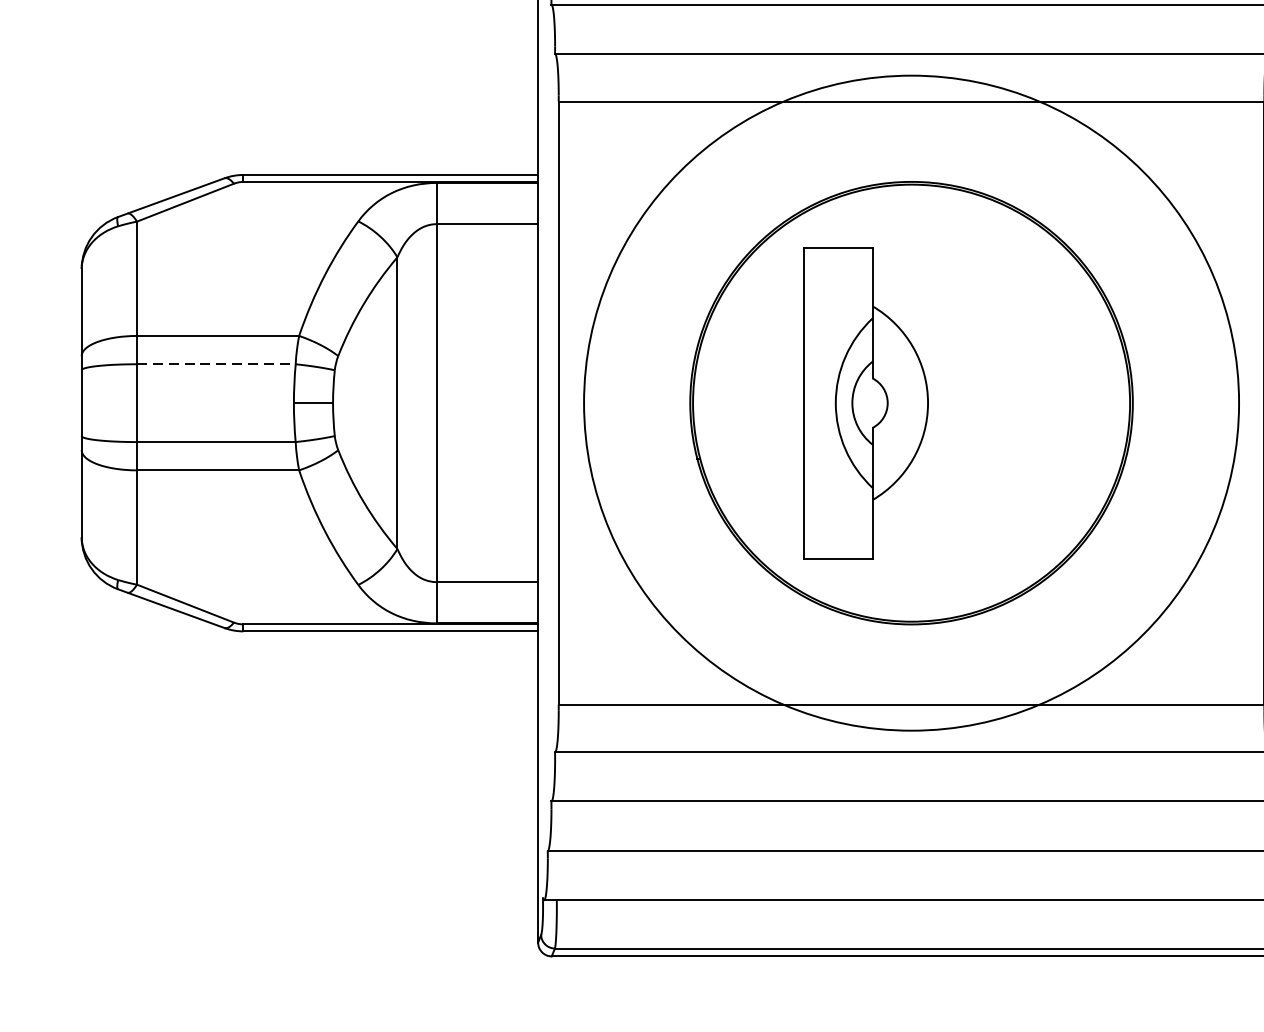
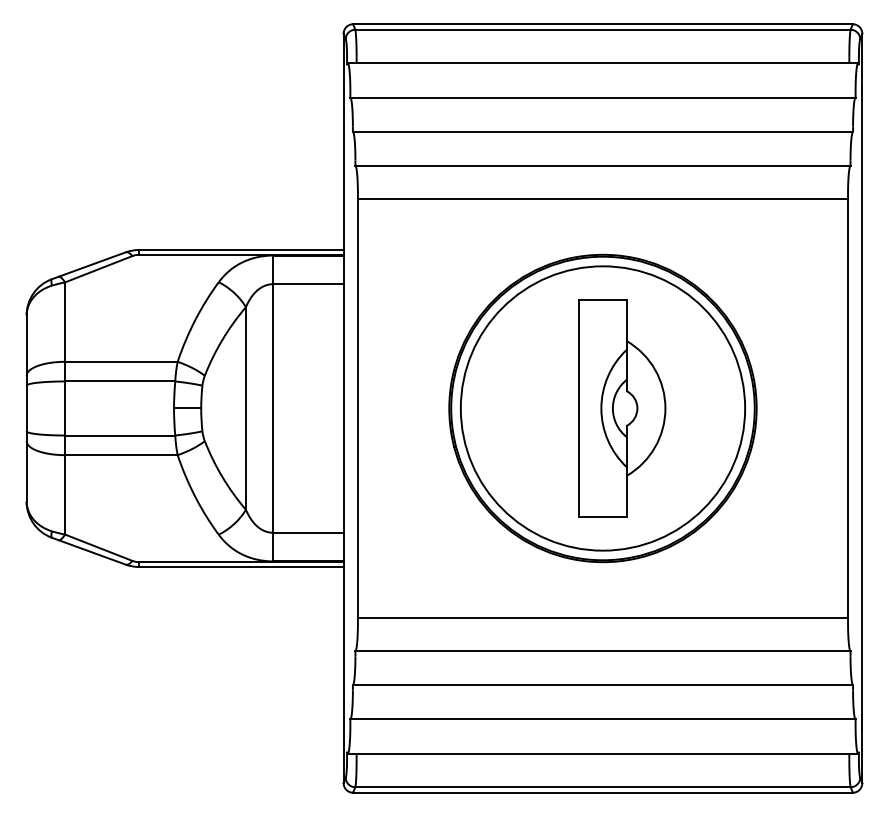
line: (216, 364) -> (120, 381), dashed -> solid
part: (866, 403) -> (622, 408), moved
circle: (910, 403) -> (602, 408), size x0.62

